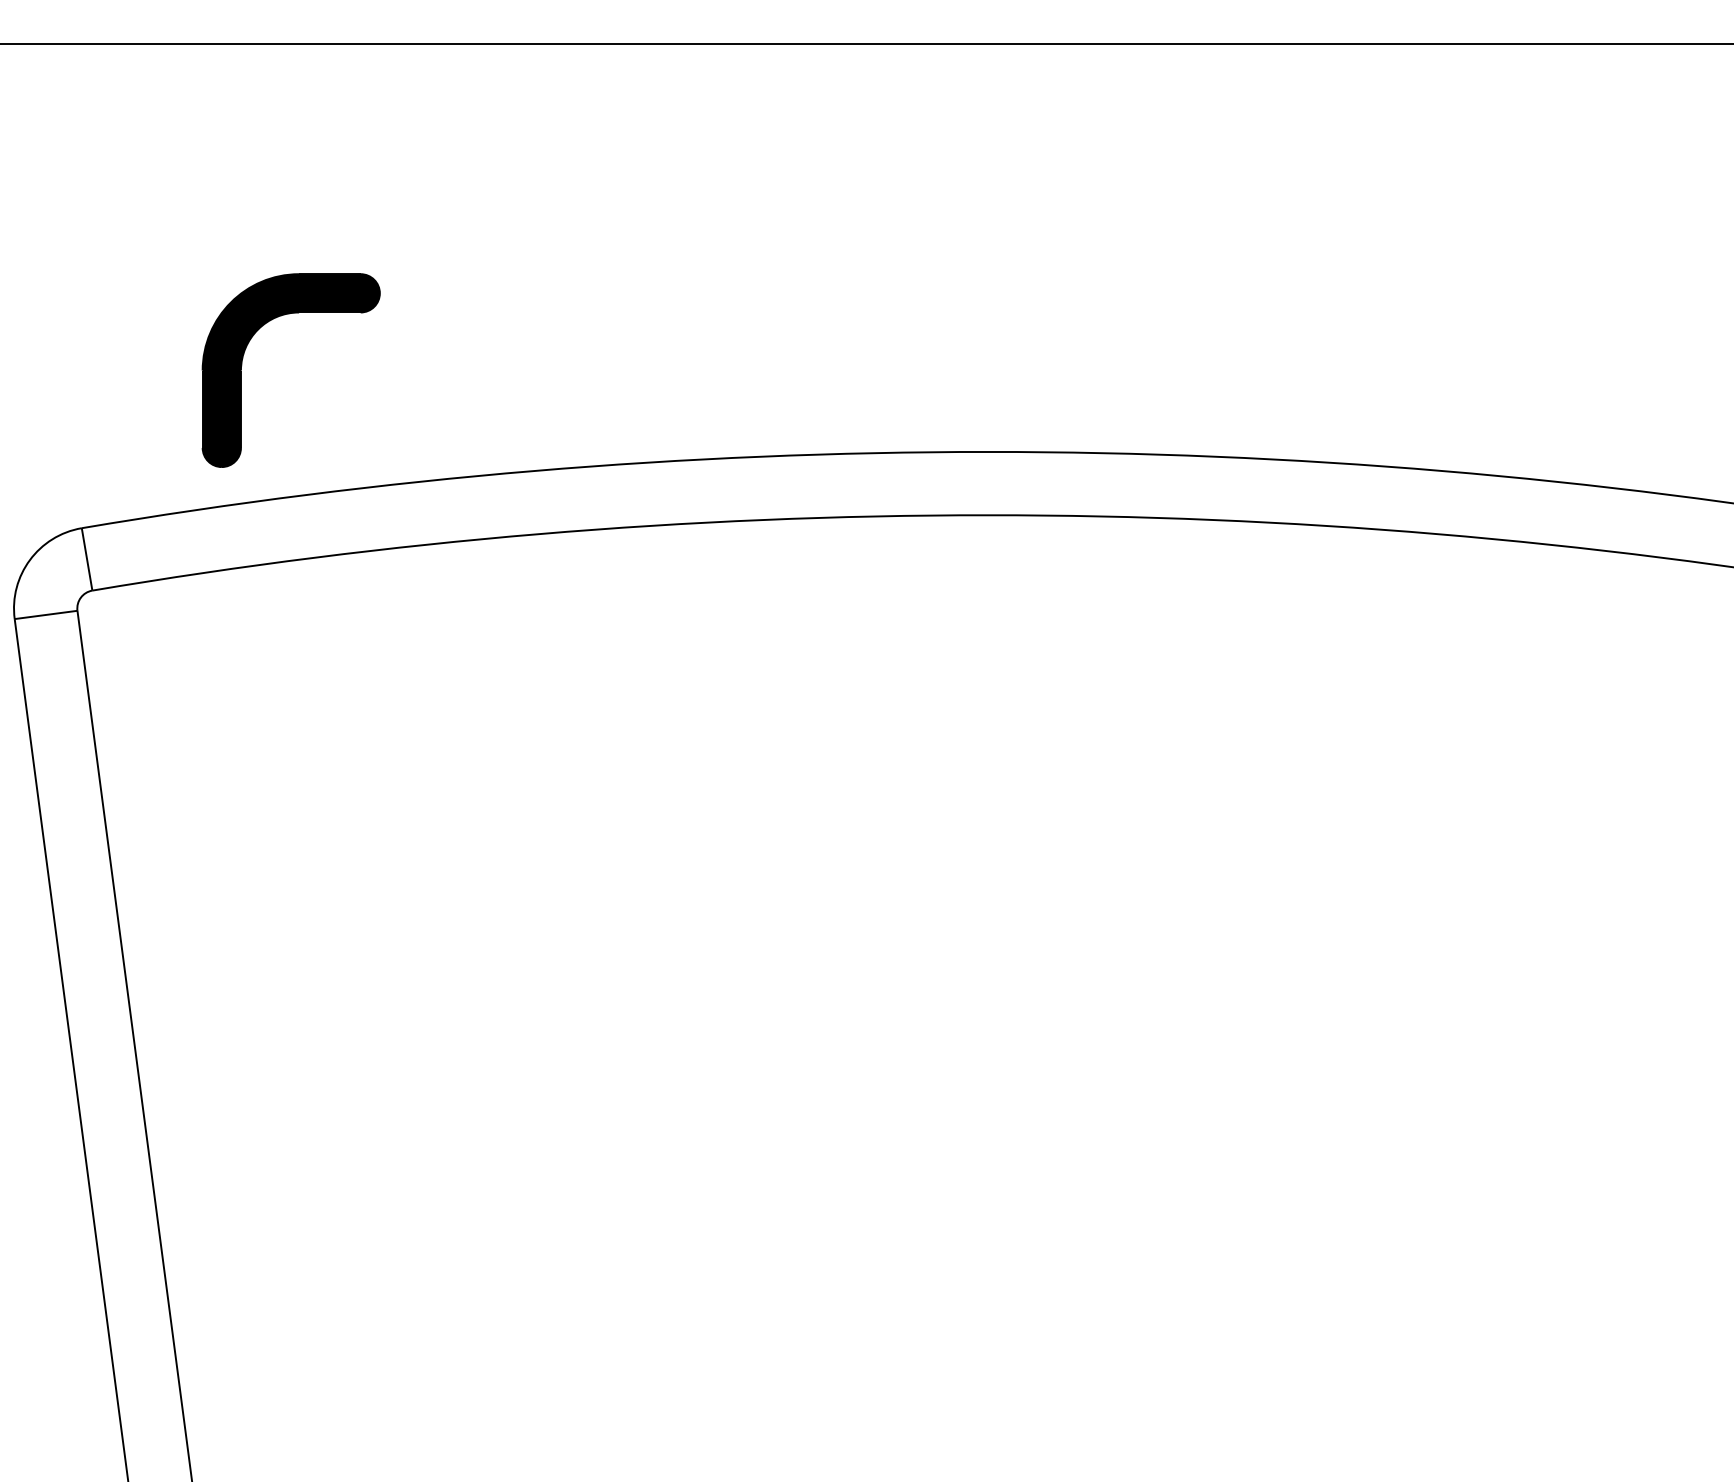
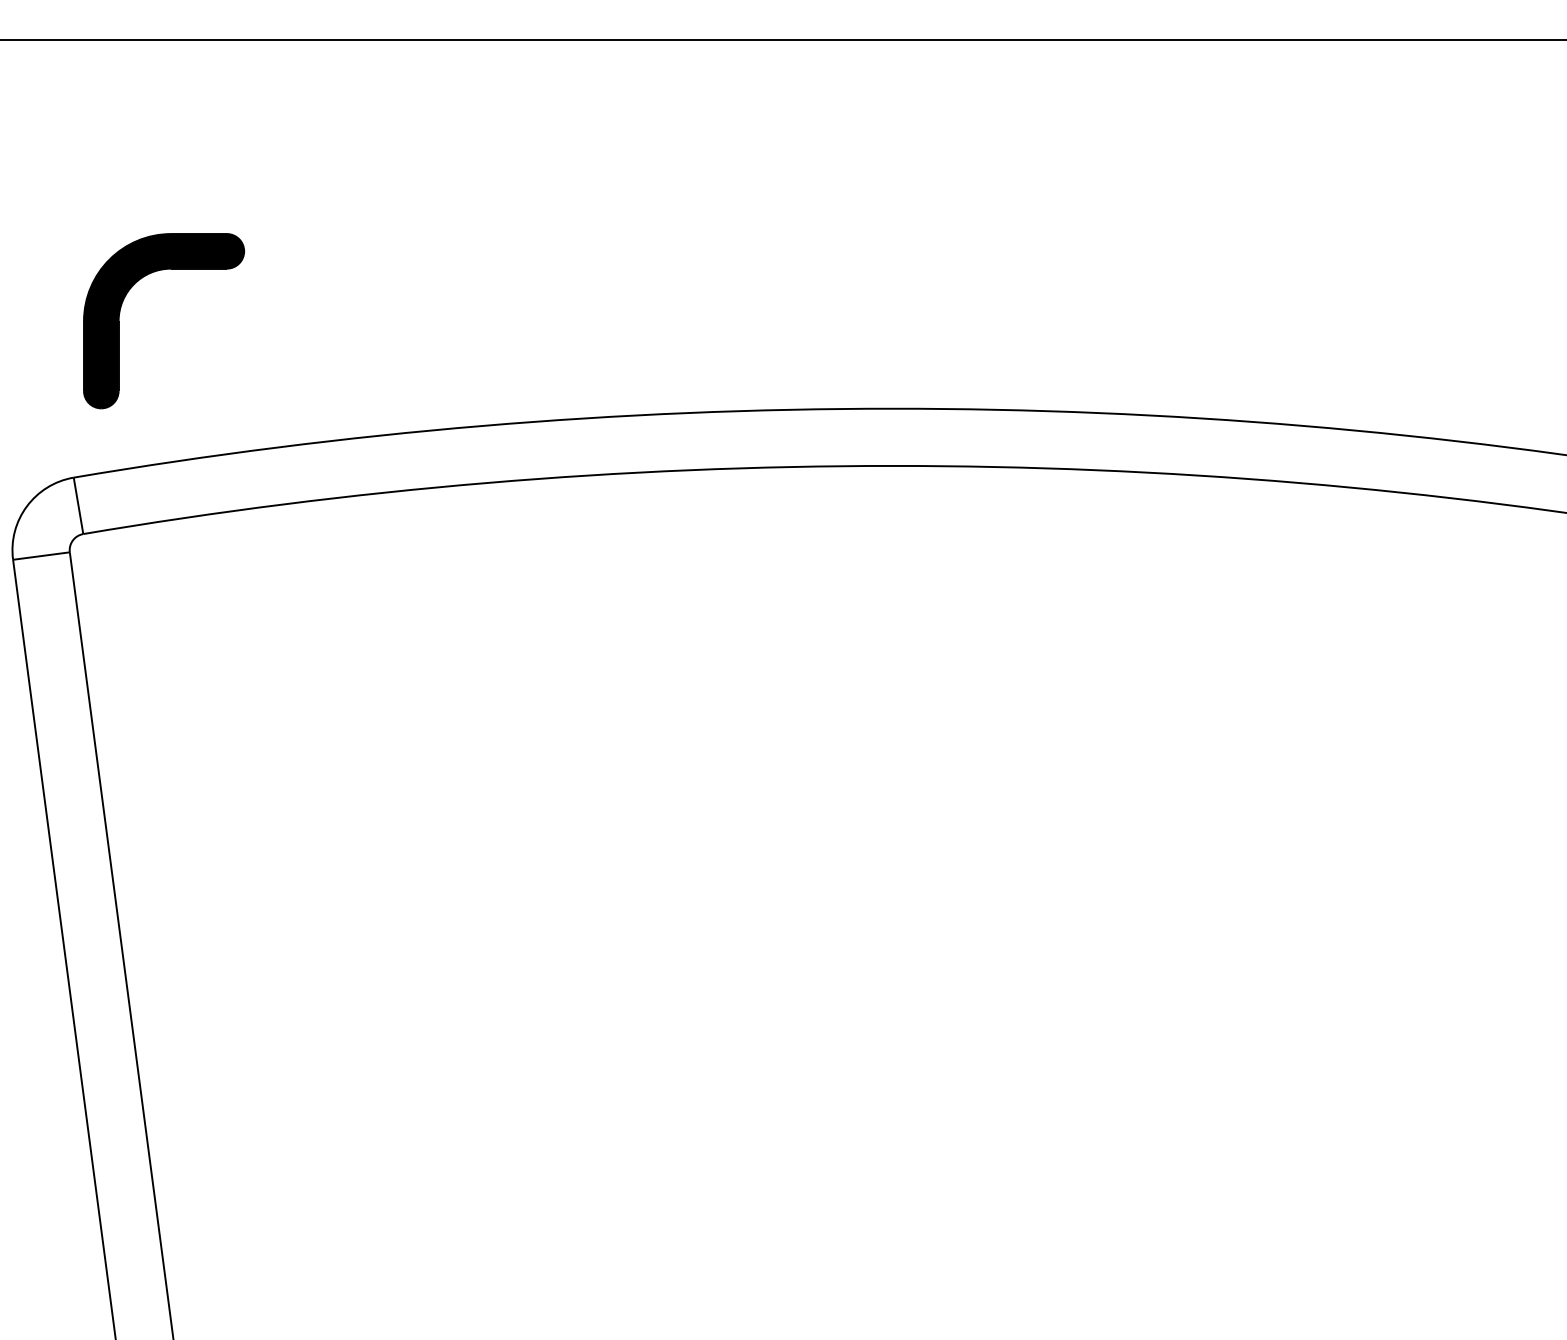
part: (243, 362) -> (120, 313), moved

